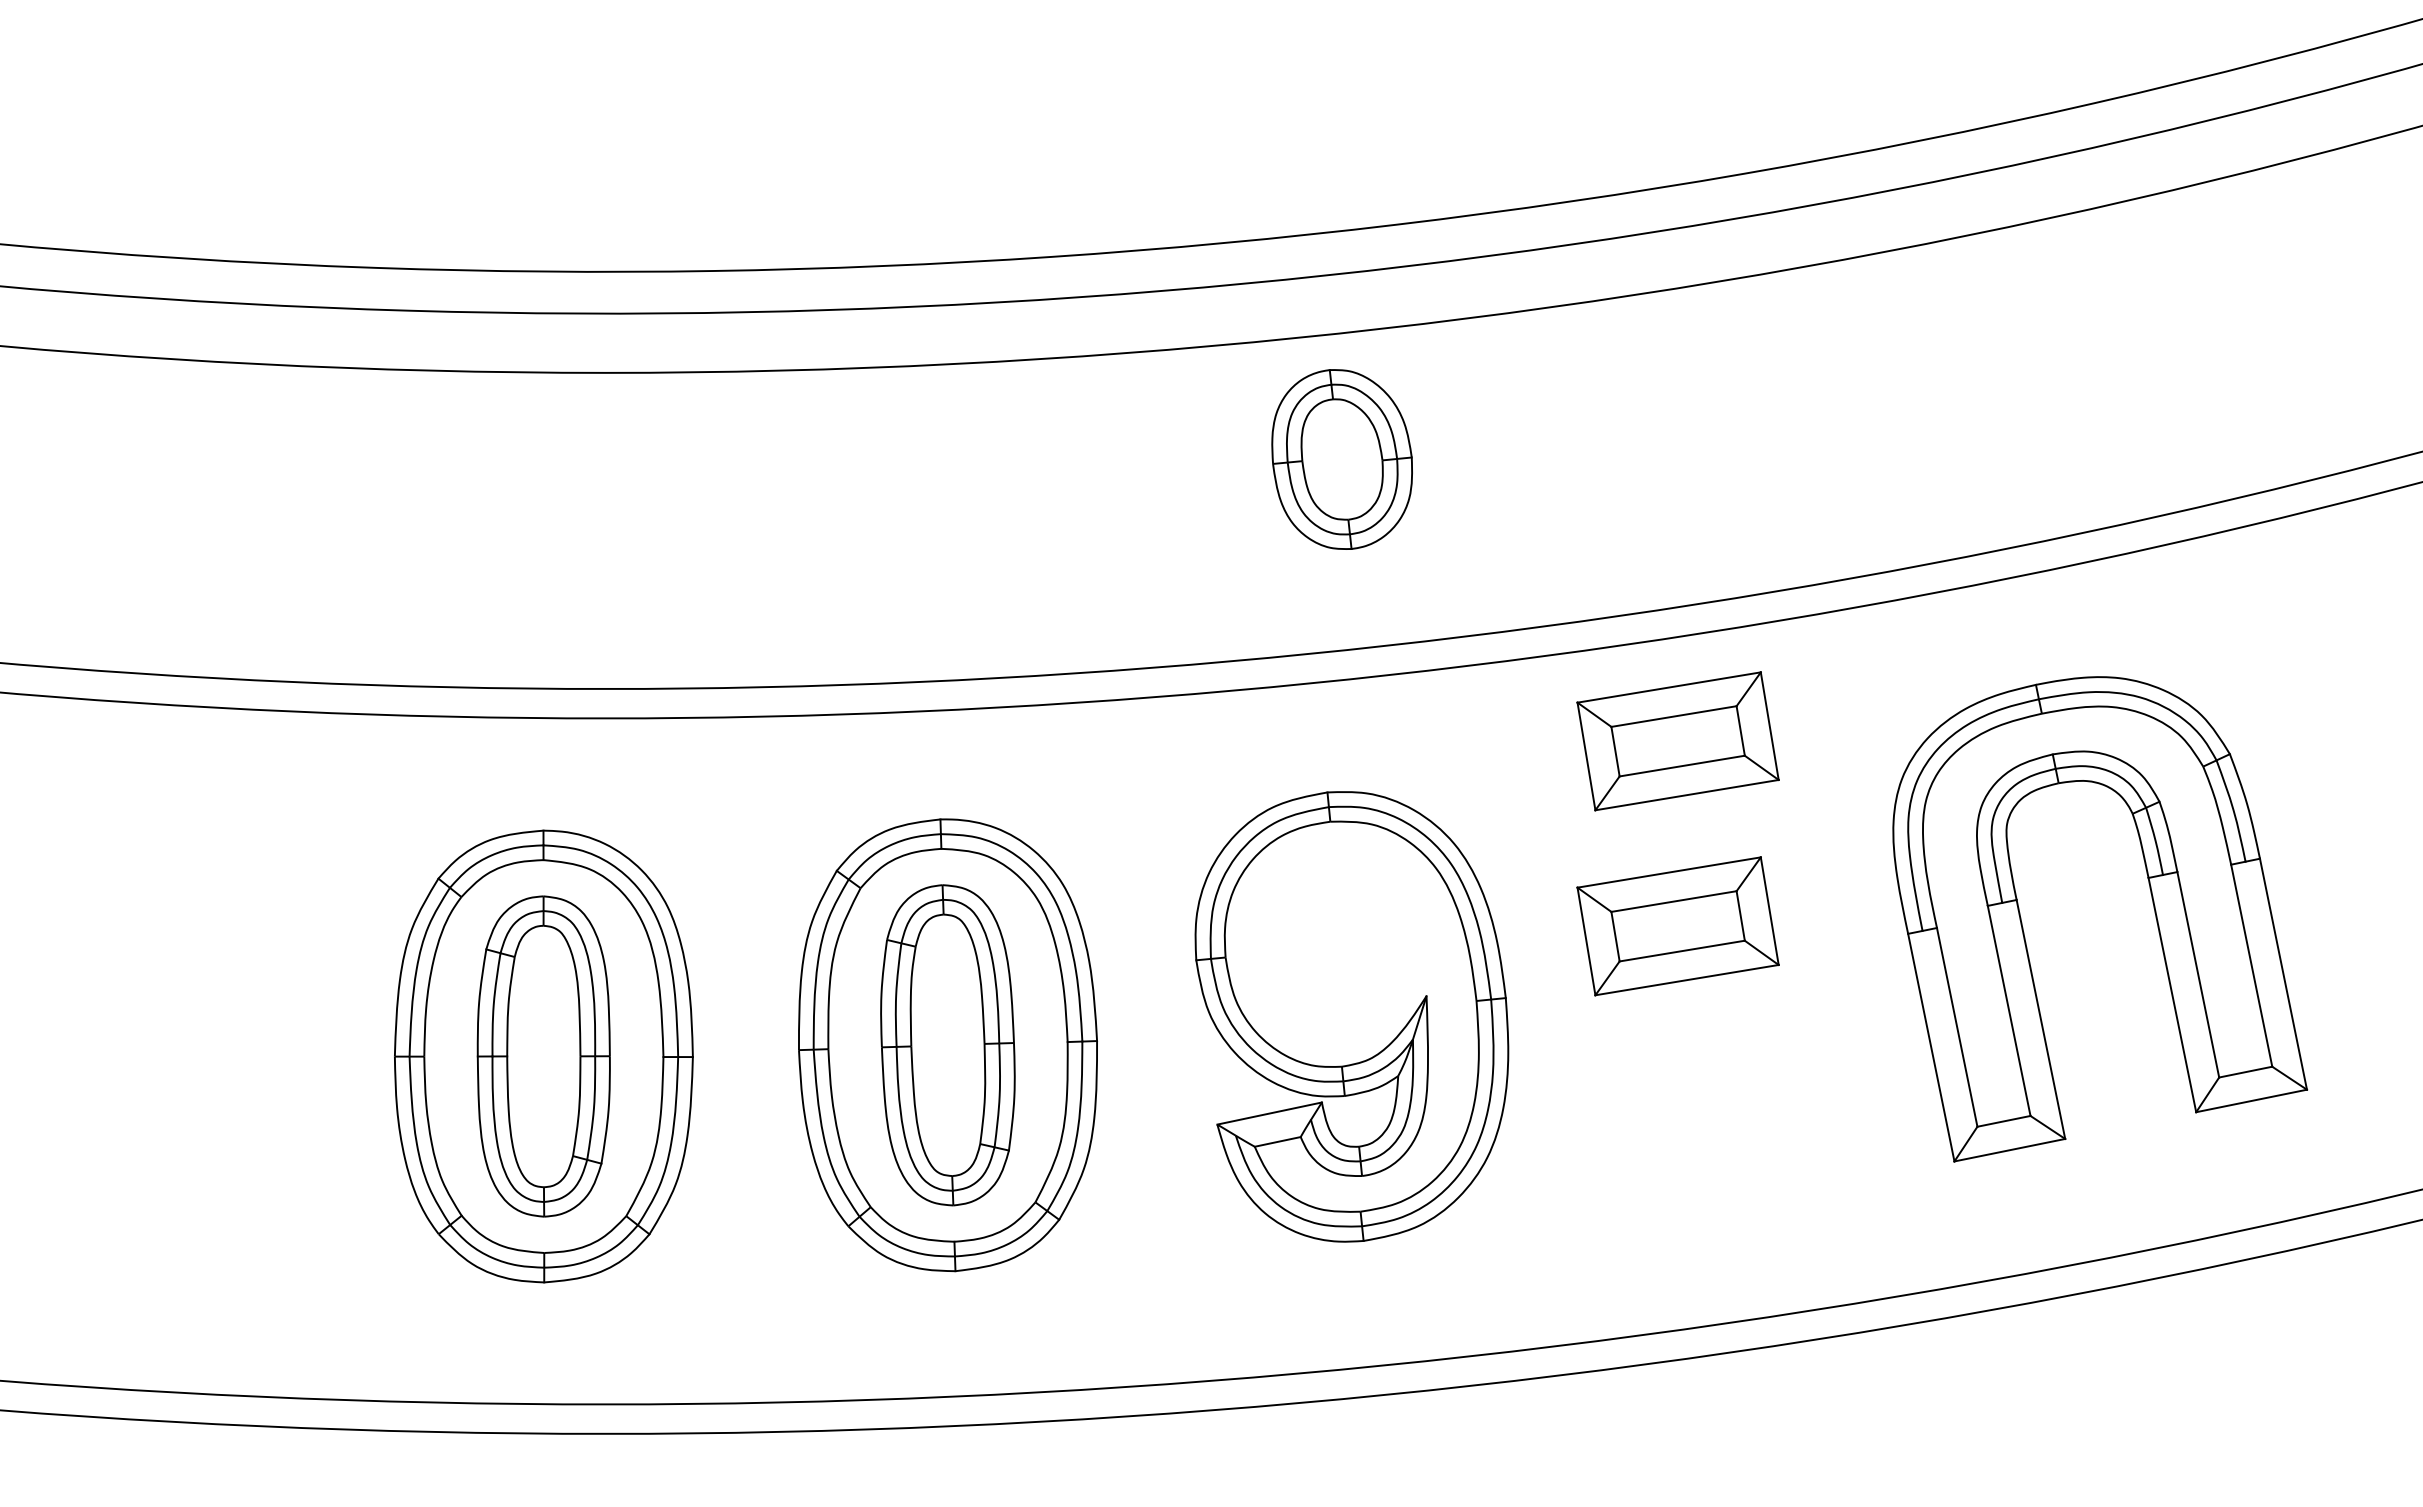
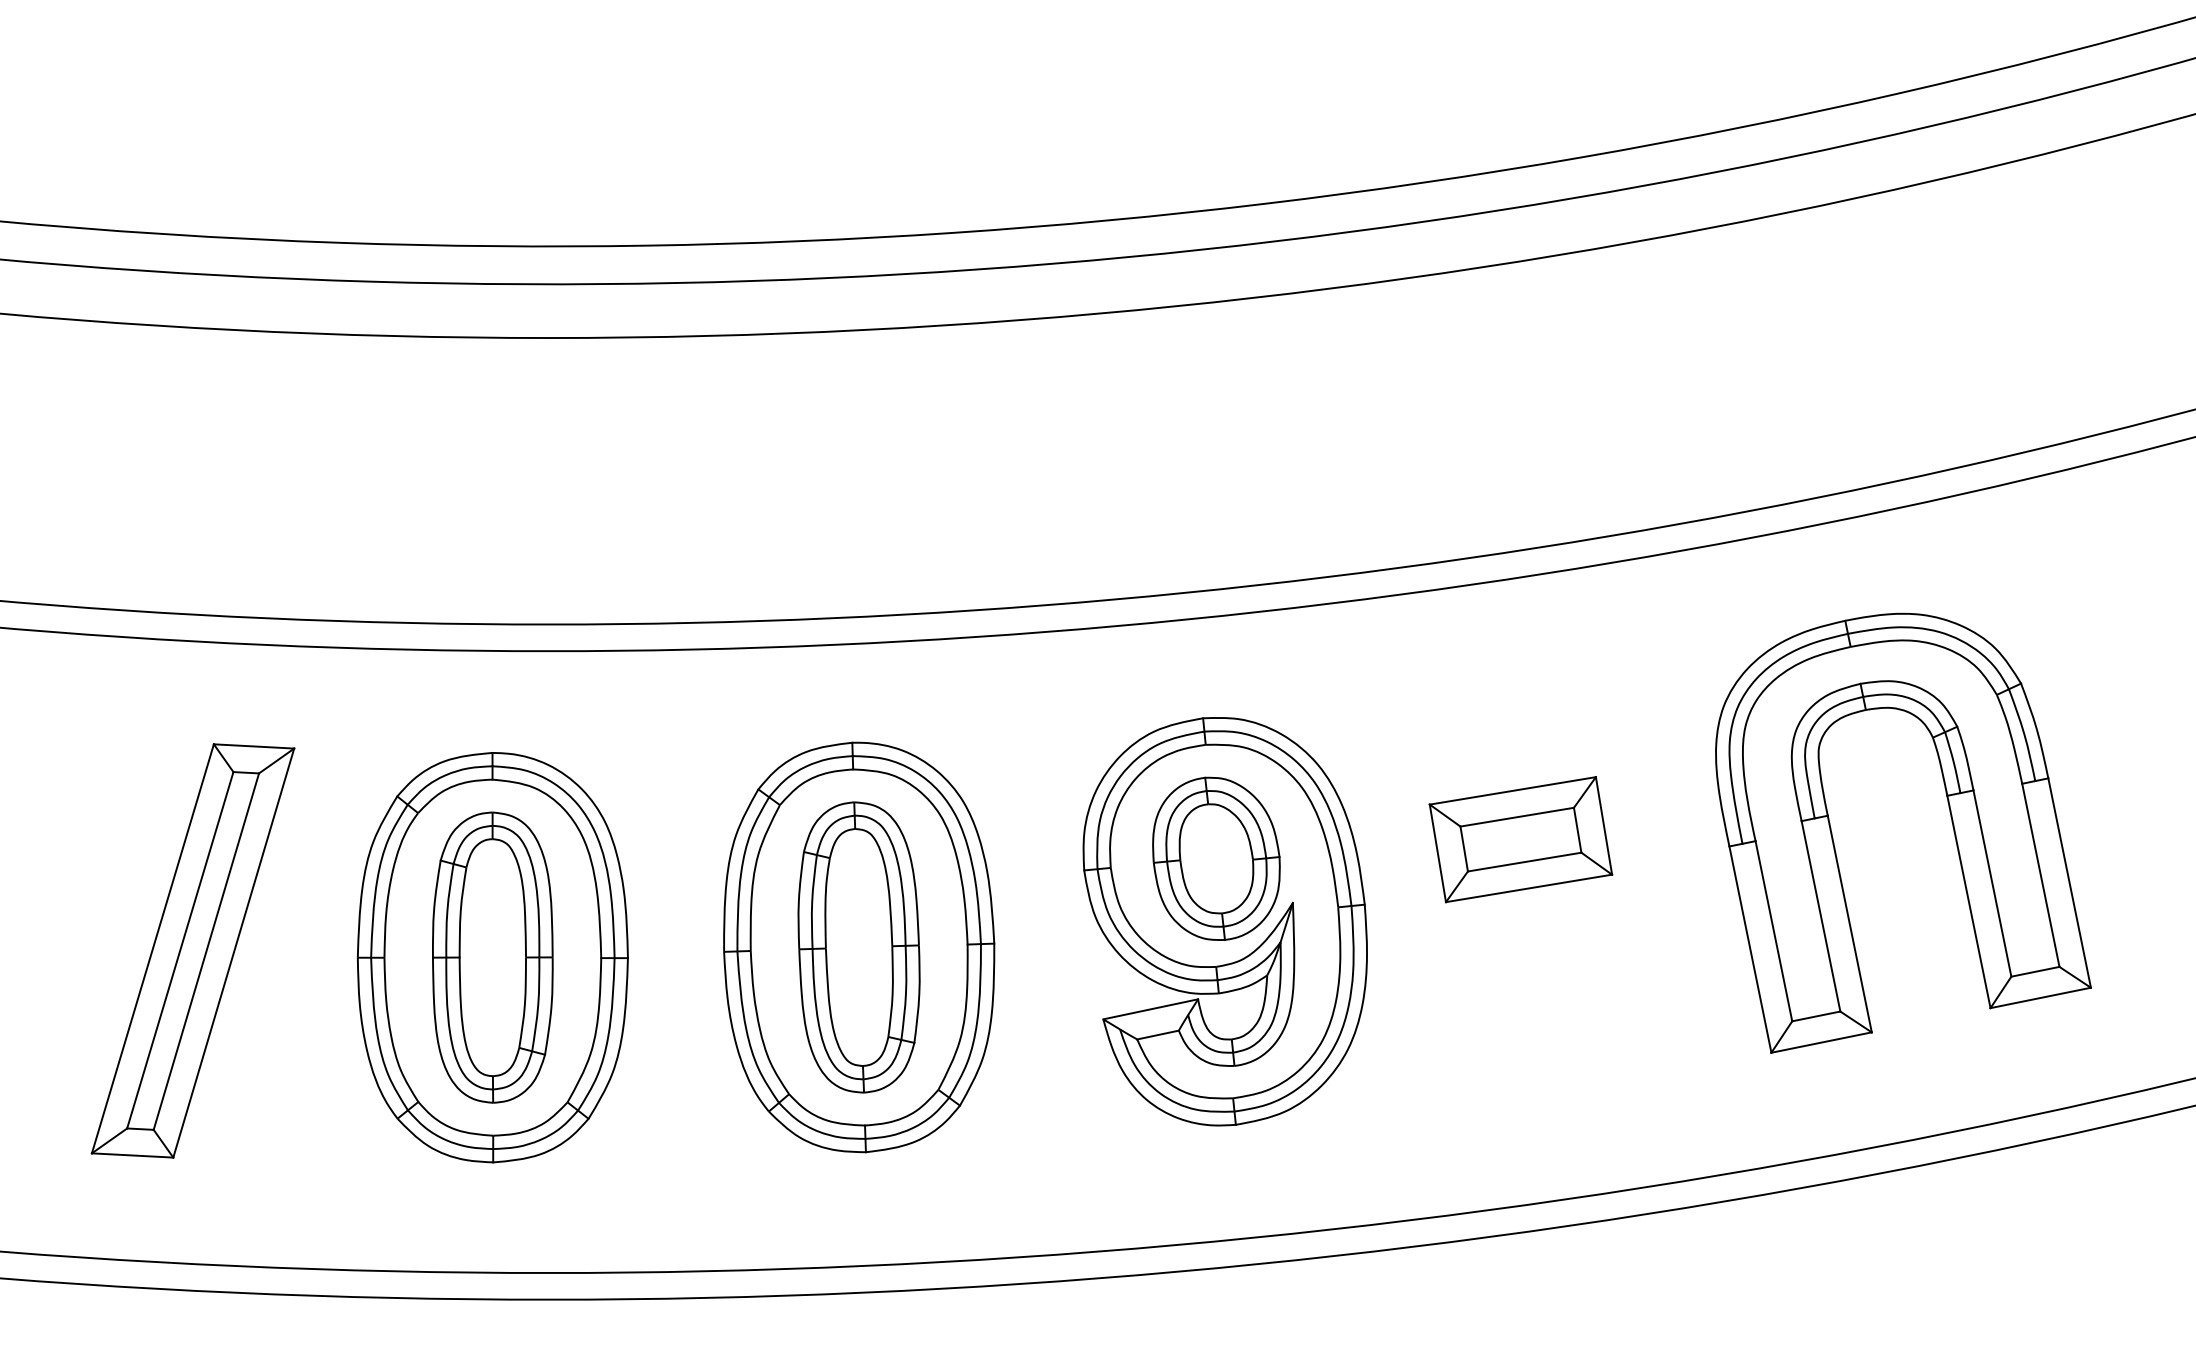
part: (1341, 459) -> (1215, 858), moved
part: (1677, 741) -> (1520, 672), removed
part: (212, 1049) -> (192, 951), added

